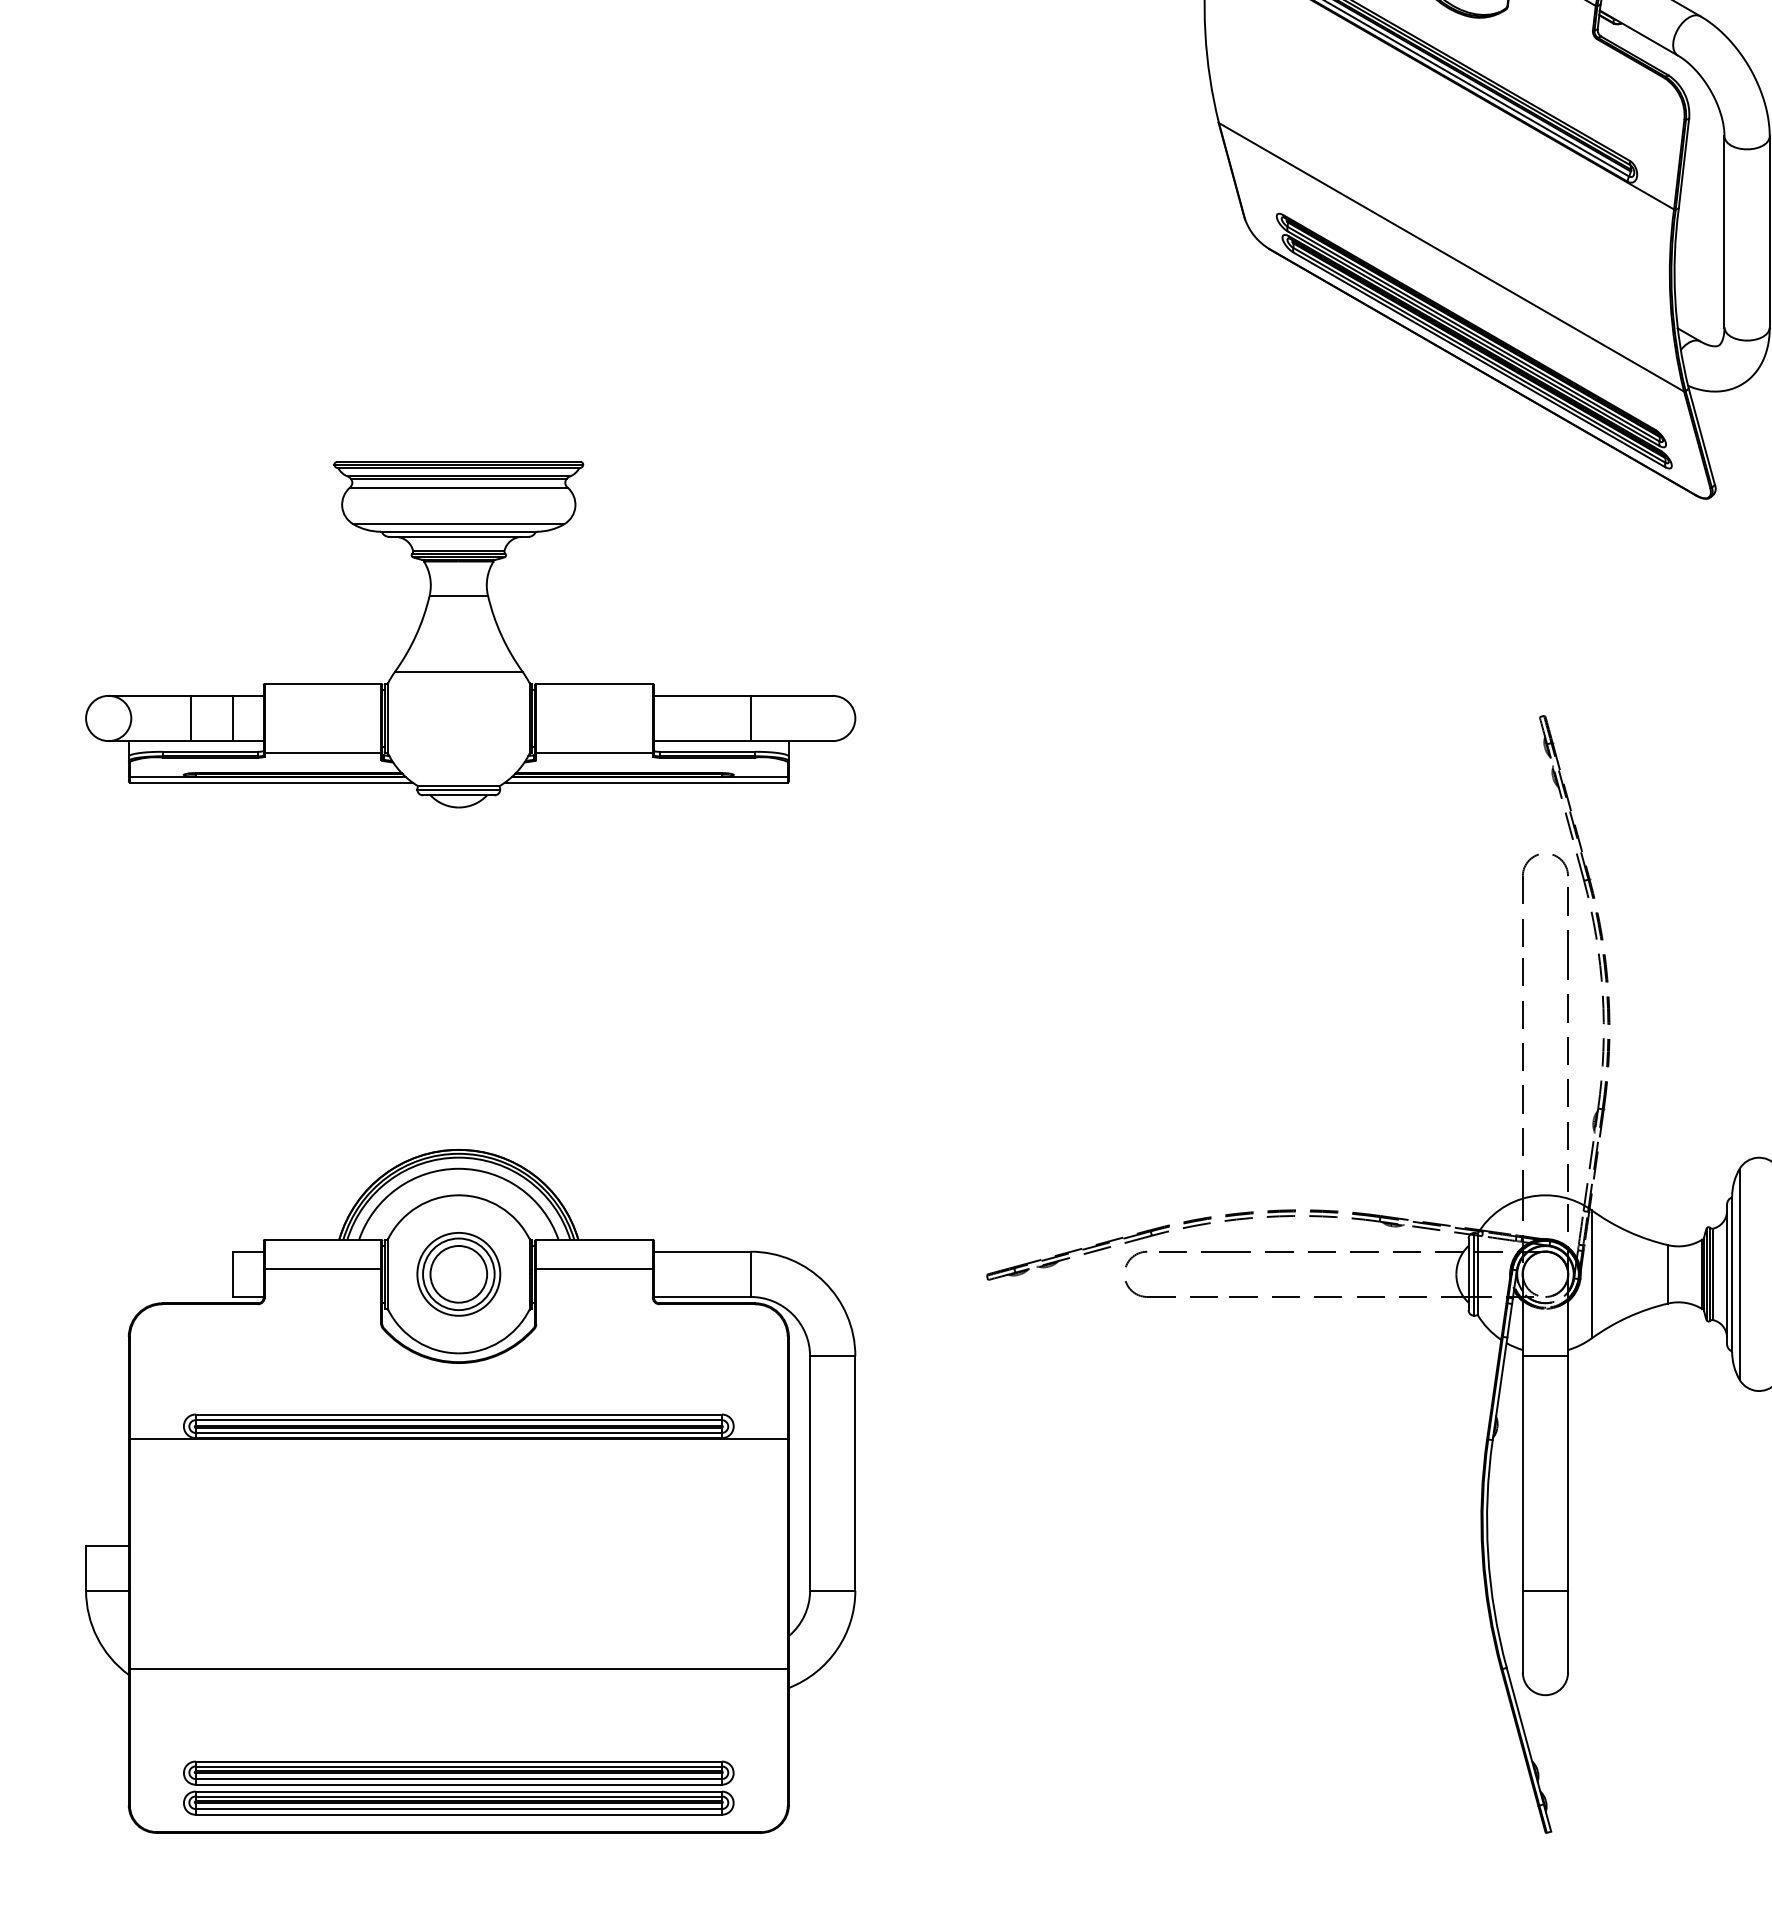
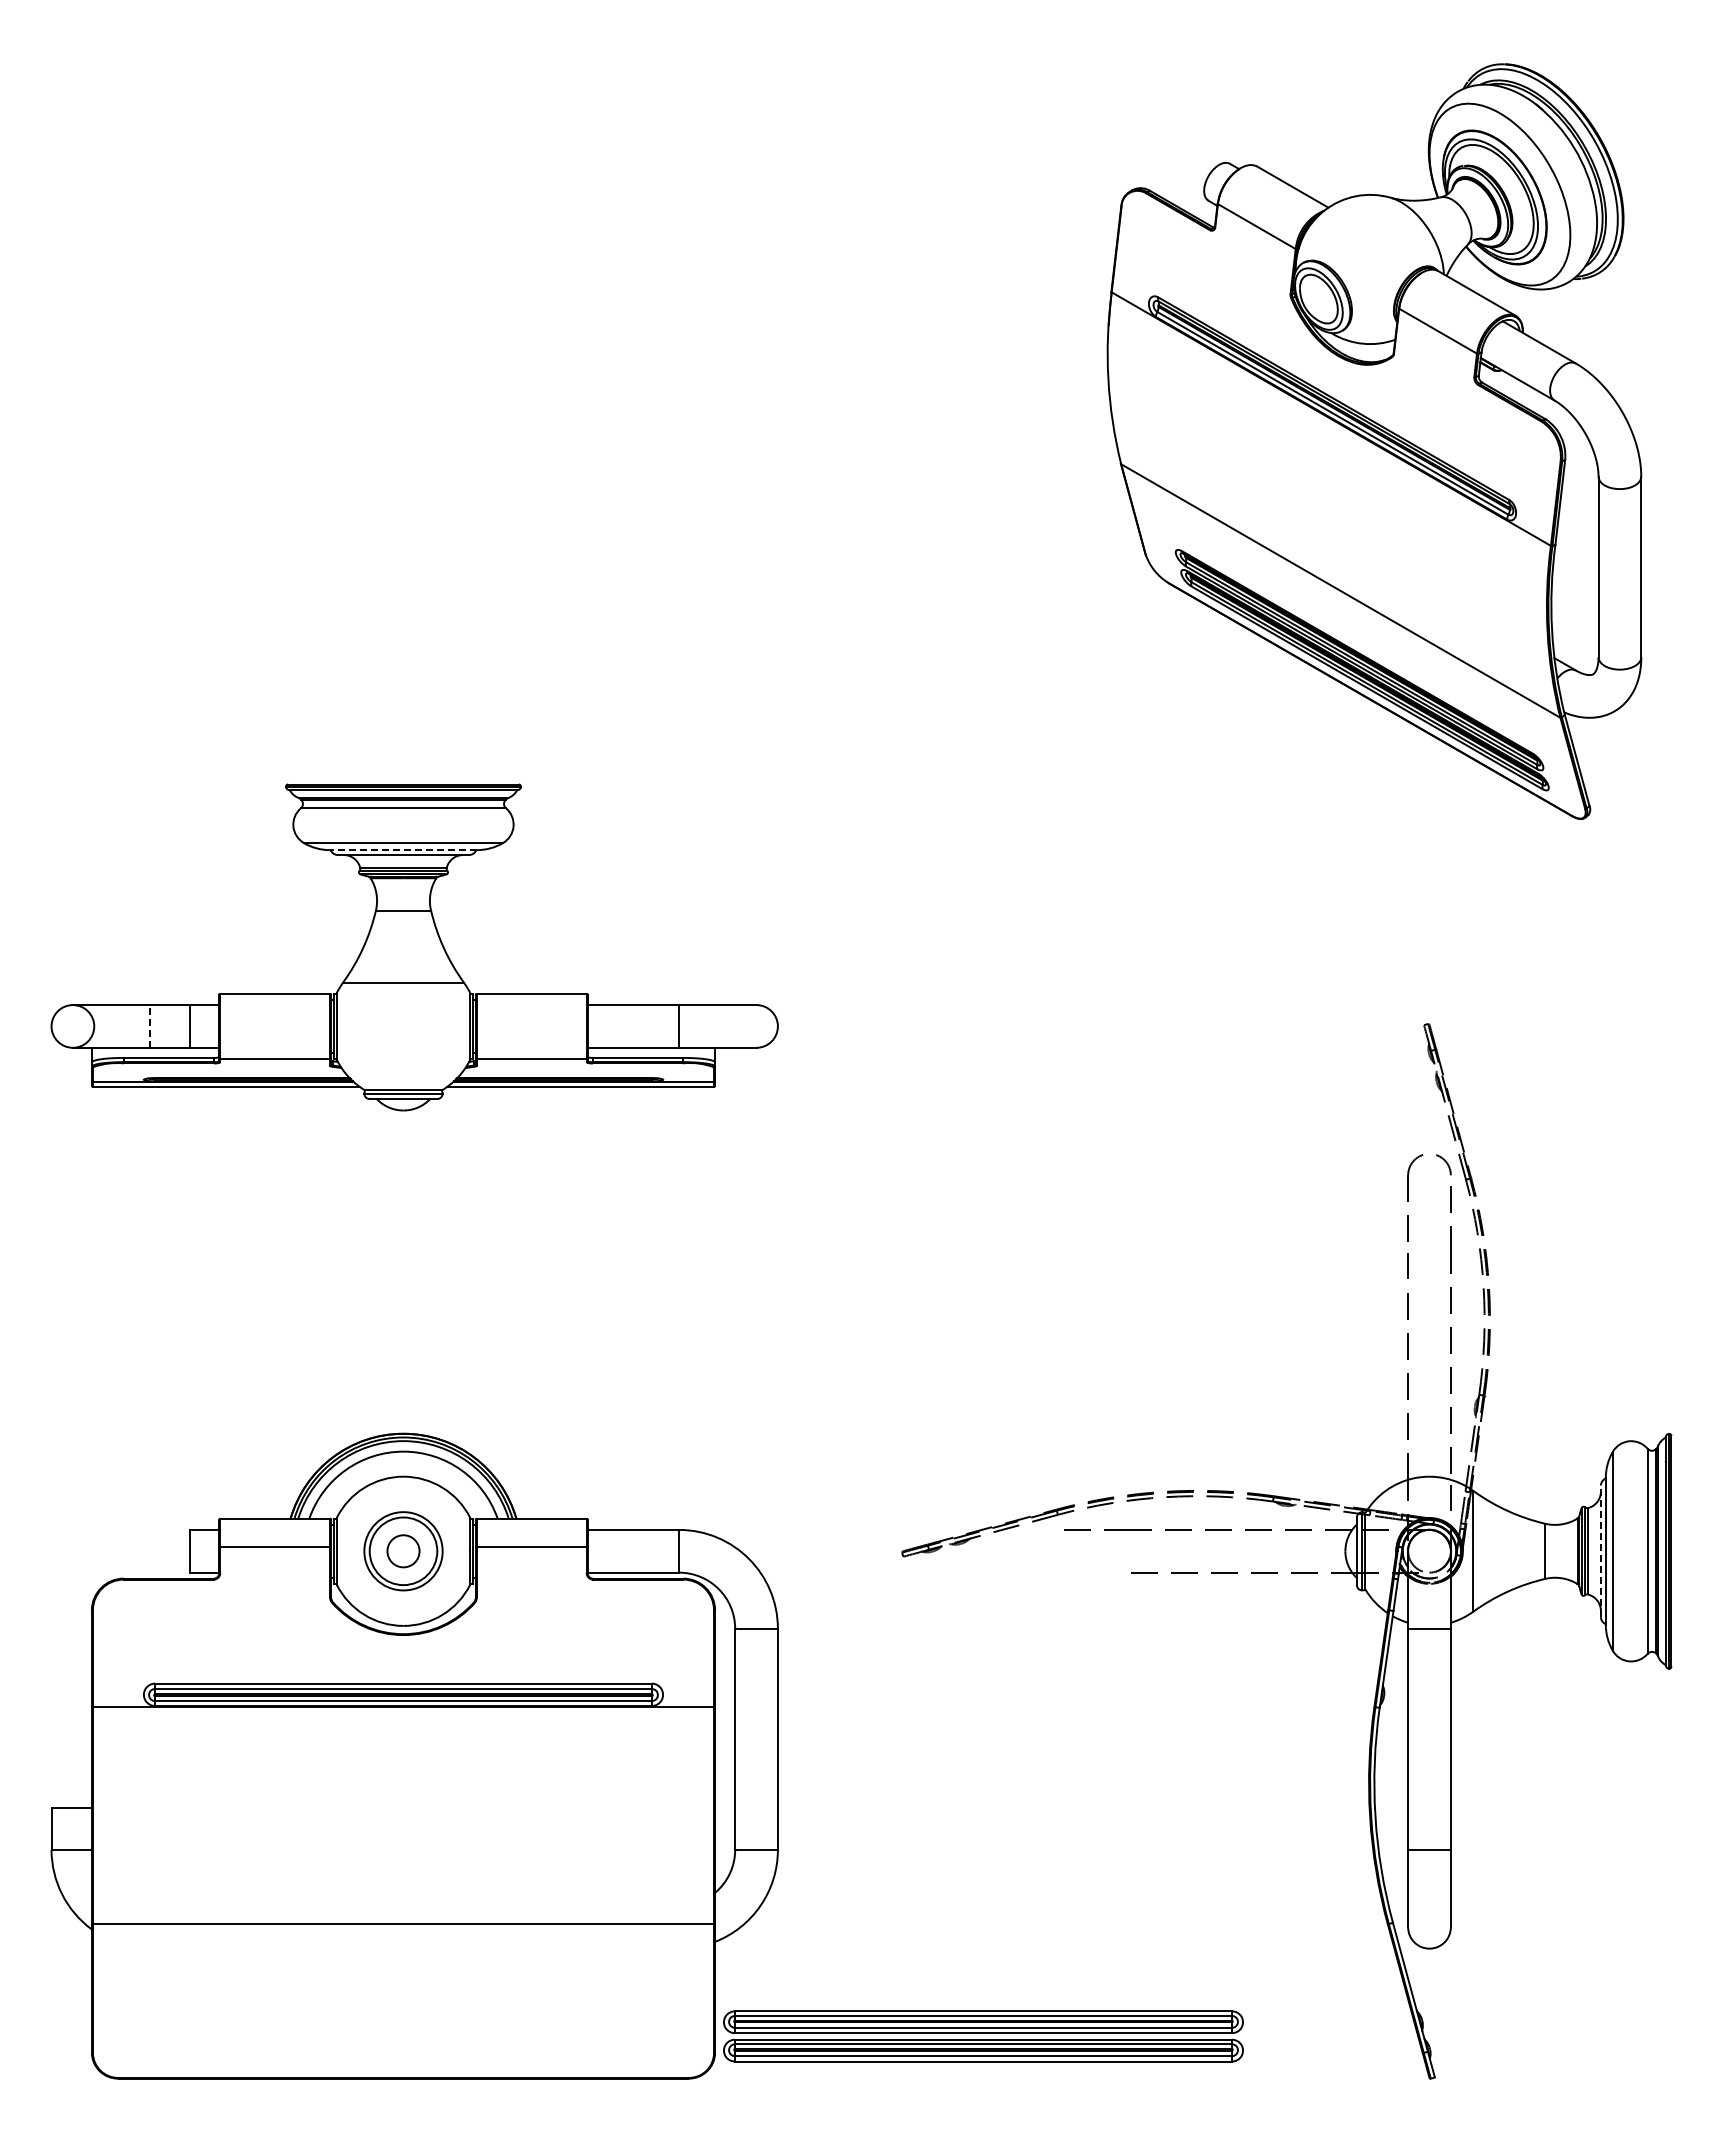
line: (457, 532) -> (402, 850), solid -> dashed
line: (190, 717) -> (150, 1025), solid -> dashed
circle: (458, 1274) -> (403, 1551), size x0.6
line: (1726, 1274) -> (1600, 1551), solid -> dashed
part: (1170, 1296) -> (1075, 1572), removed
part: (458, 1788) -> (983, 2036), moved

